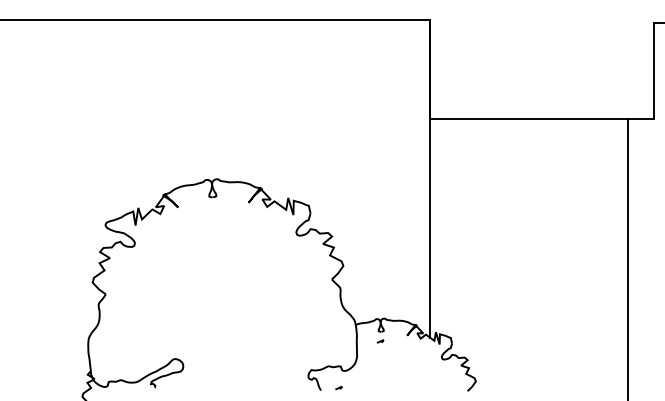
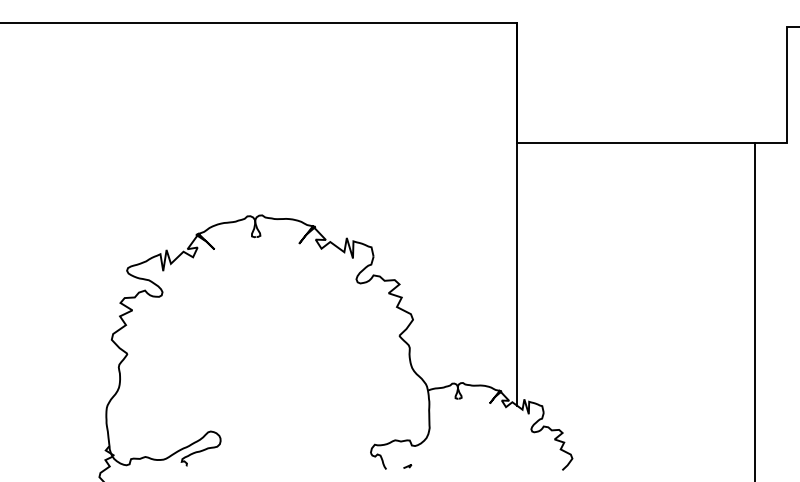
line: (380, 341) -> (457, 410), removed

